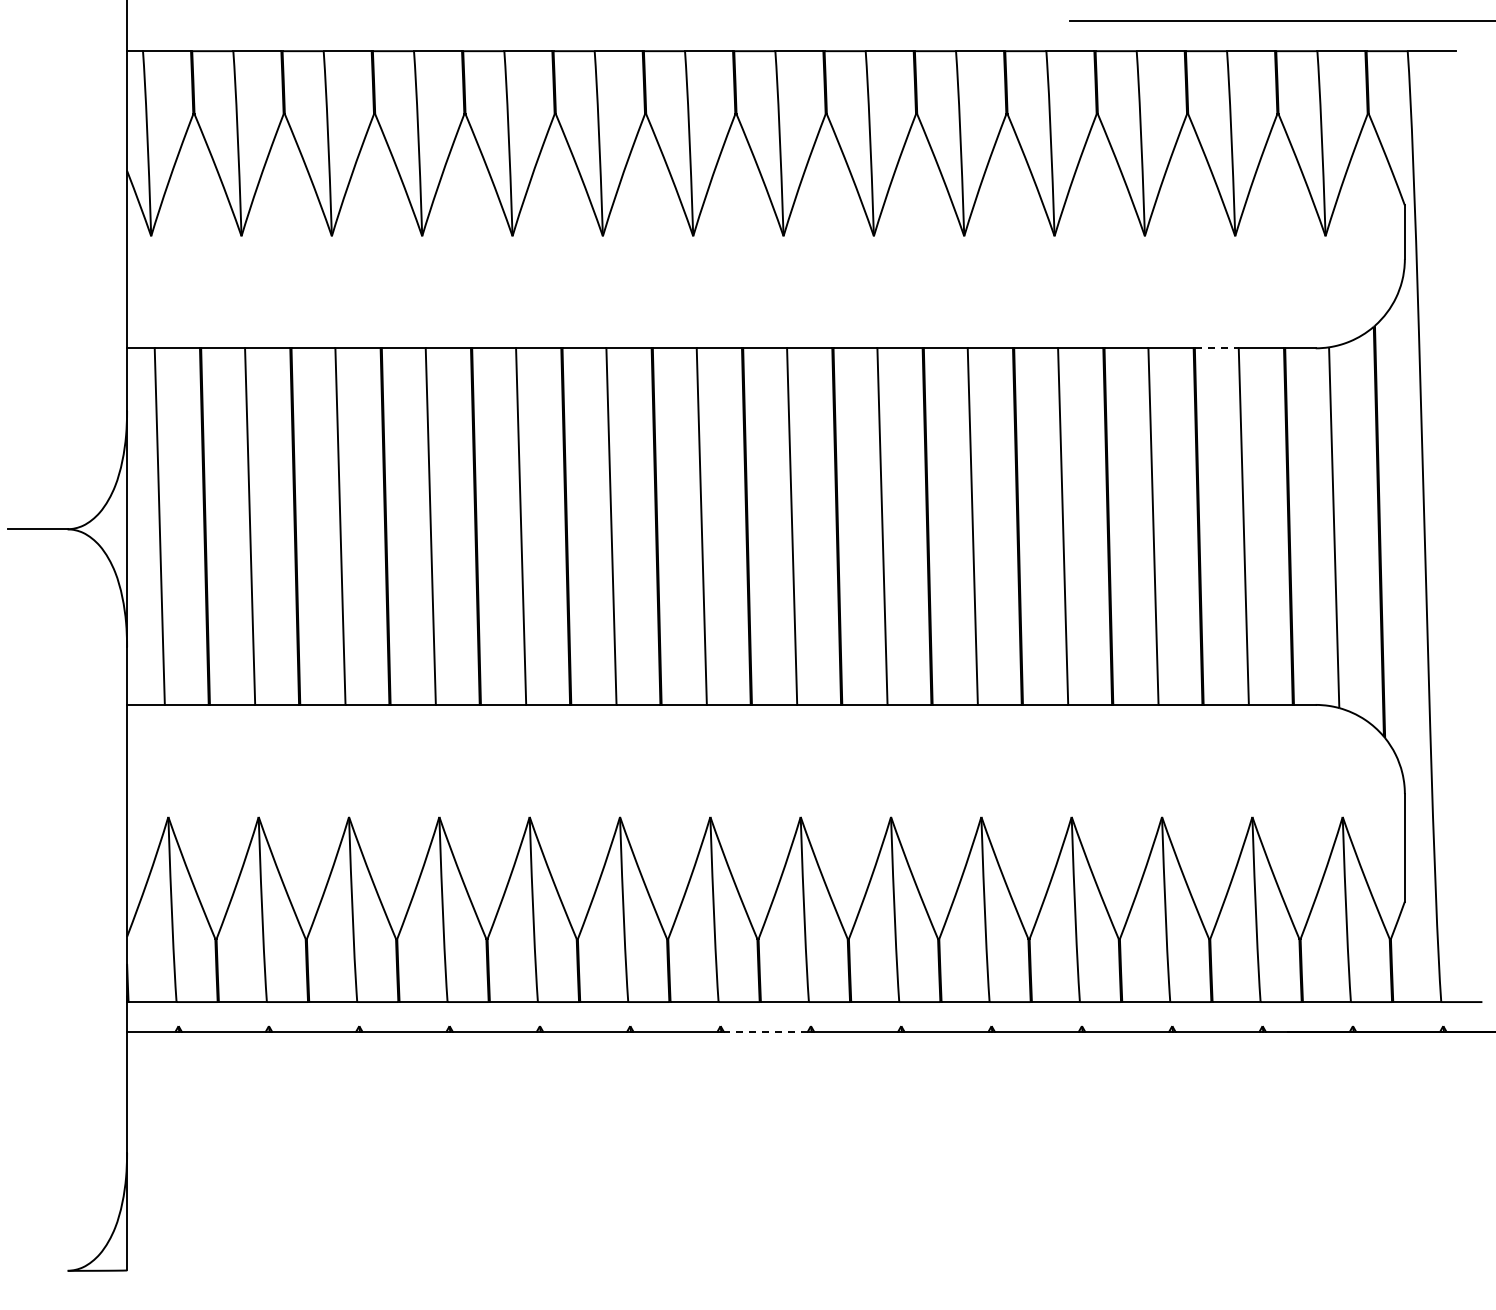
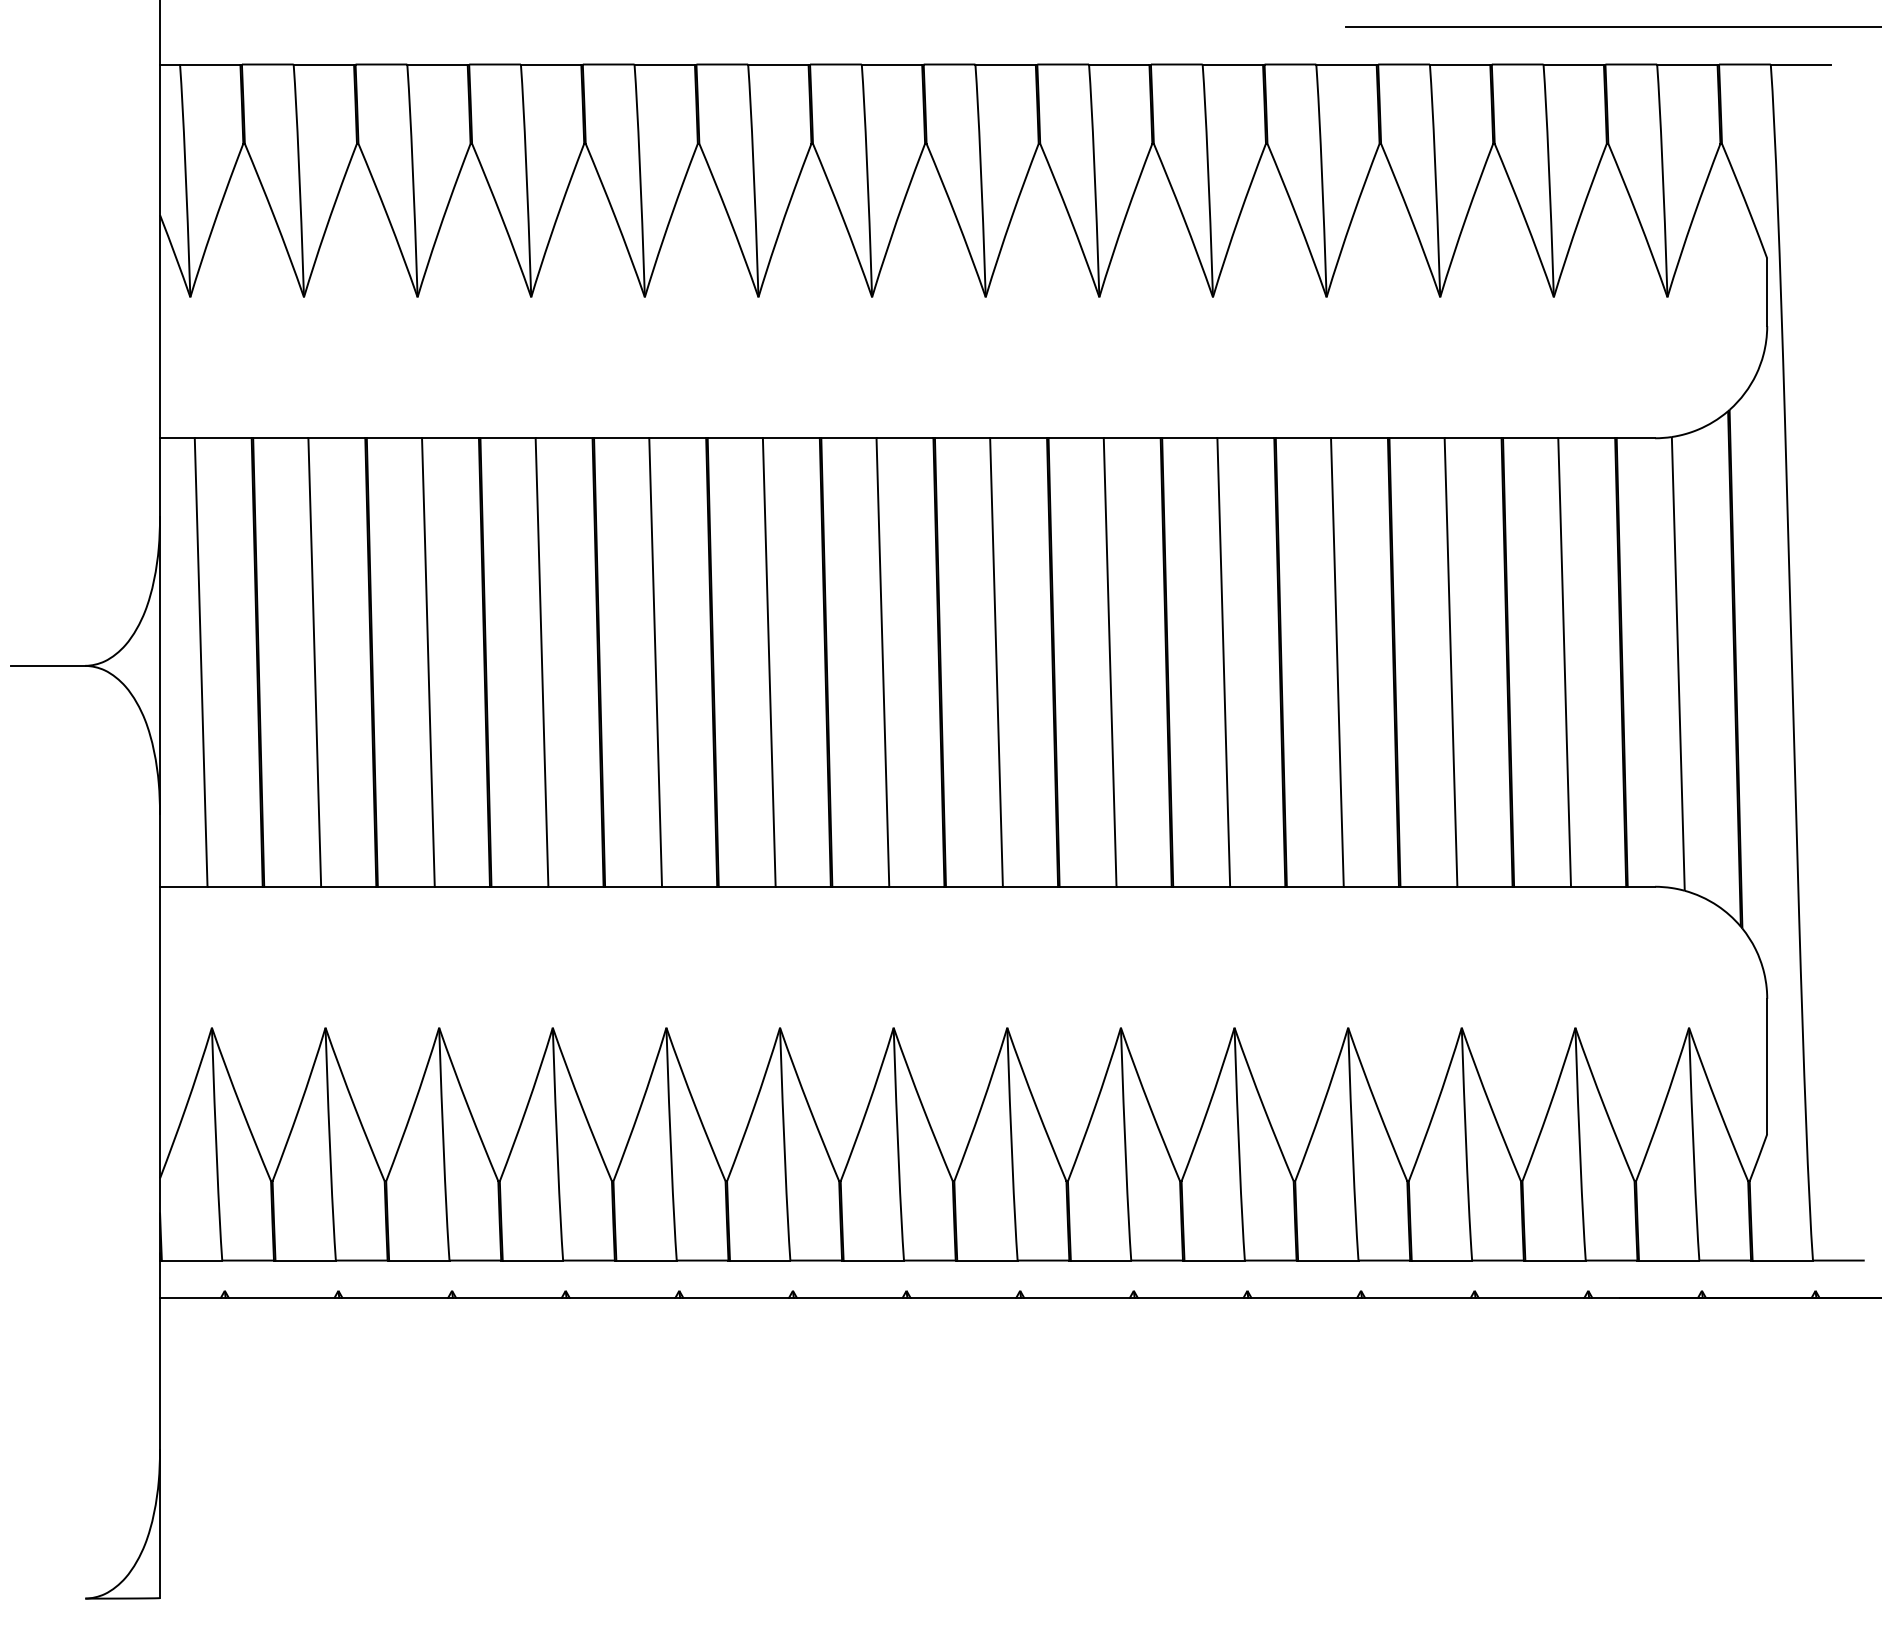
line: (1216, 348) -> (1530, 438), dashed -> solid
line: (765, 1031) -> (963, 1297), dashed -> solid

